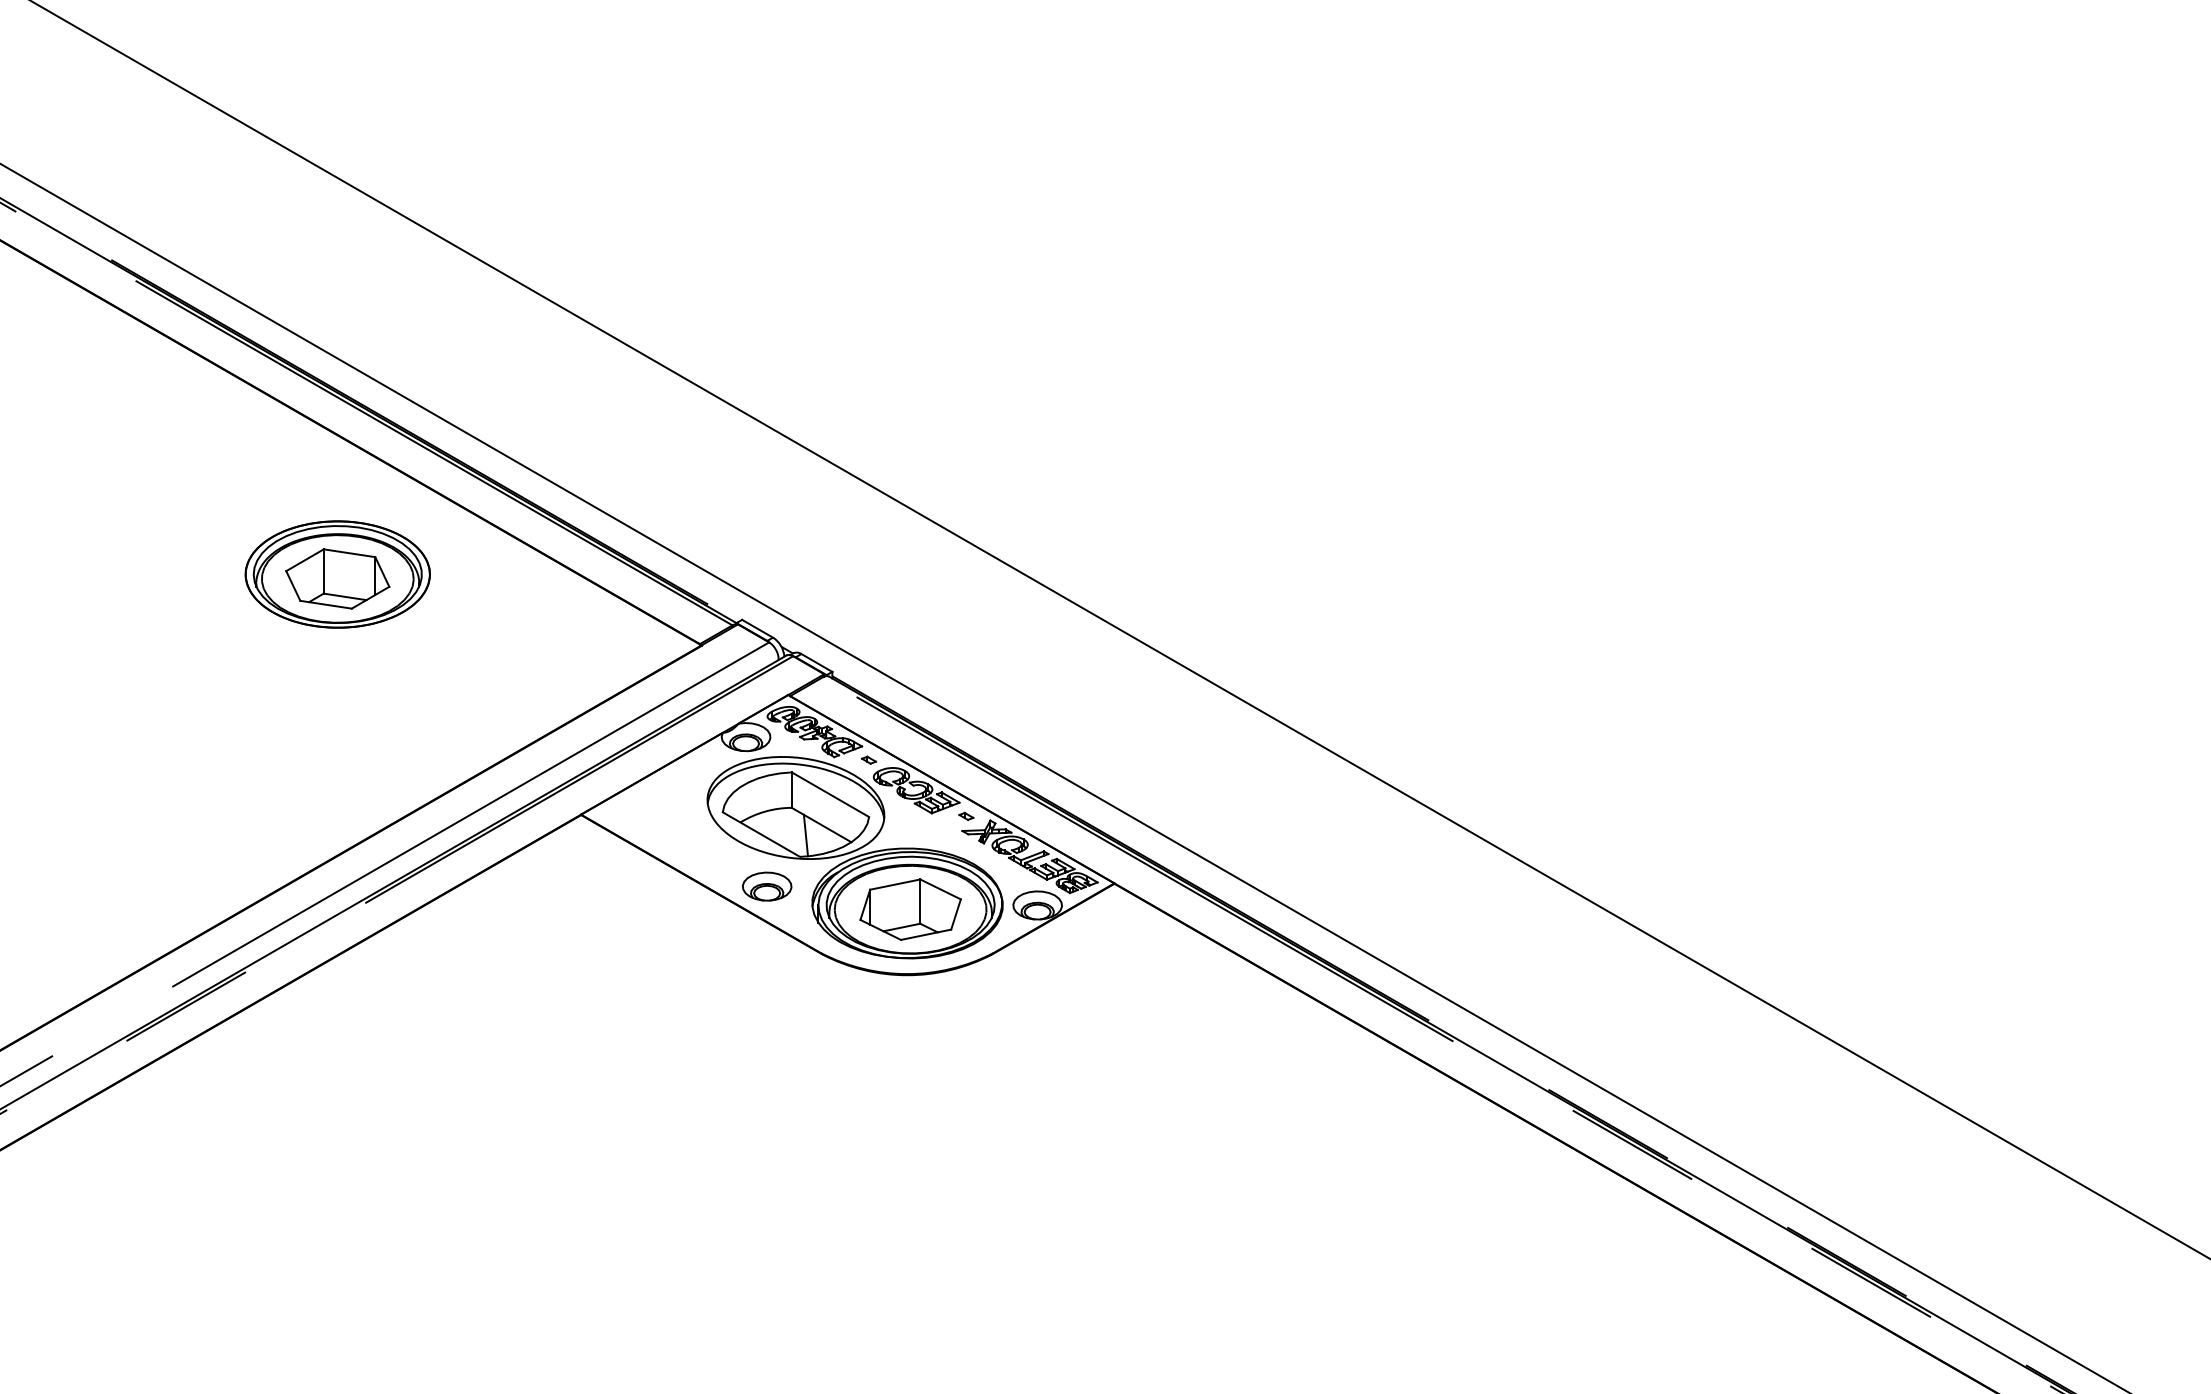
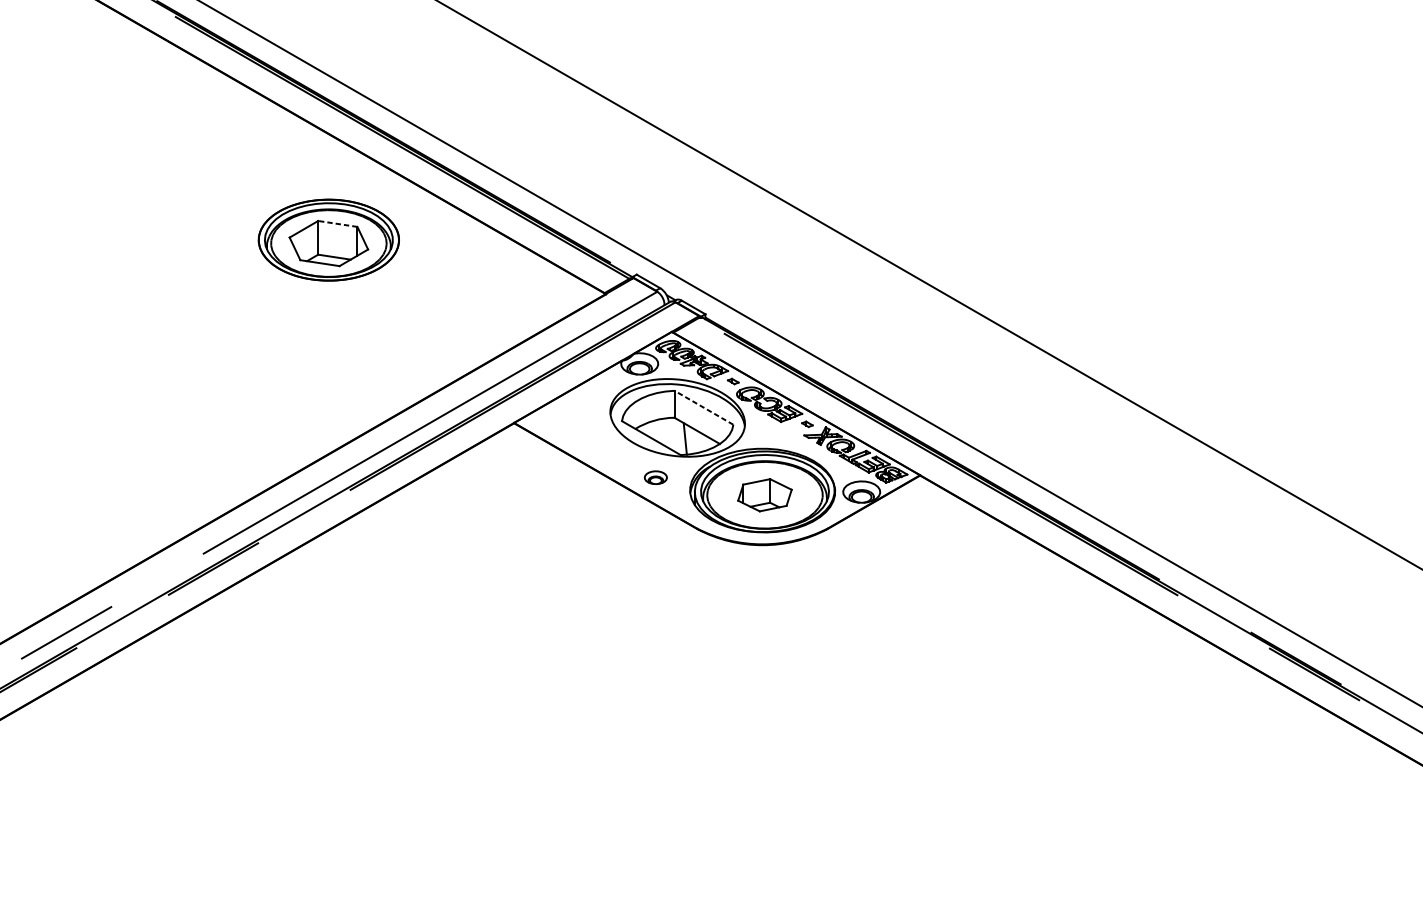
line: (349, 553) -> (337, 224), solid -> dashed
line: (830, 794) -> (703, 407), solid -> dashed
part: (767, 886) -> (656, 477), size x0.6
part: (910, 909) -> (764, 495), size x0.7

